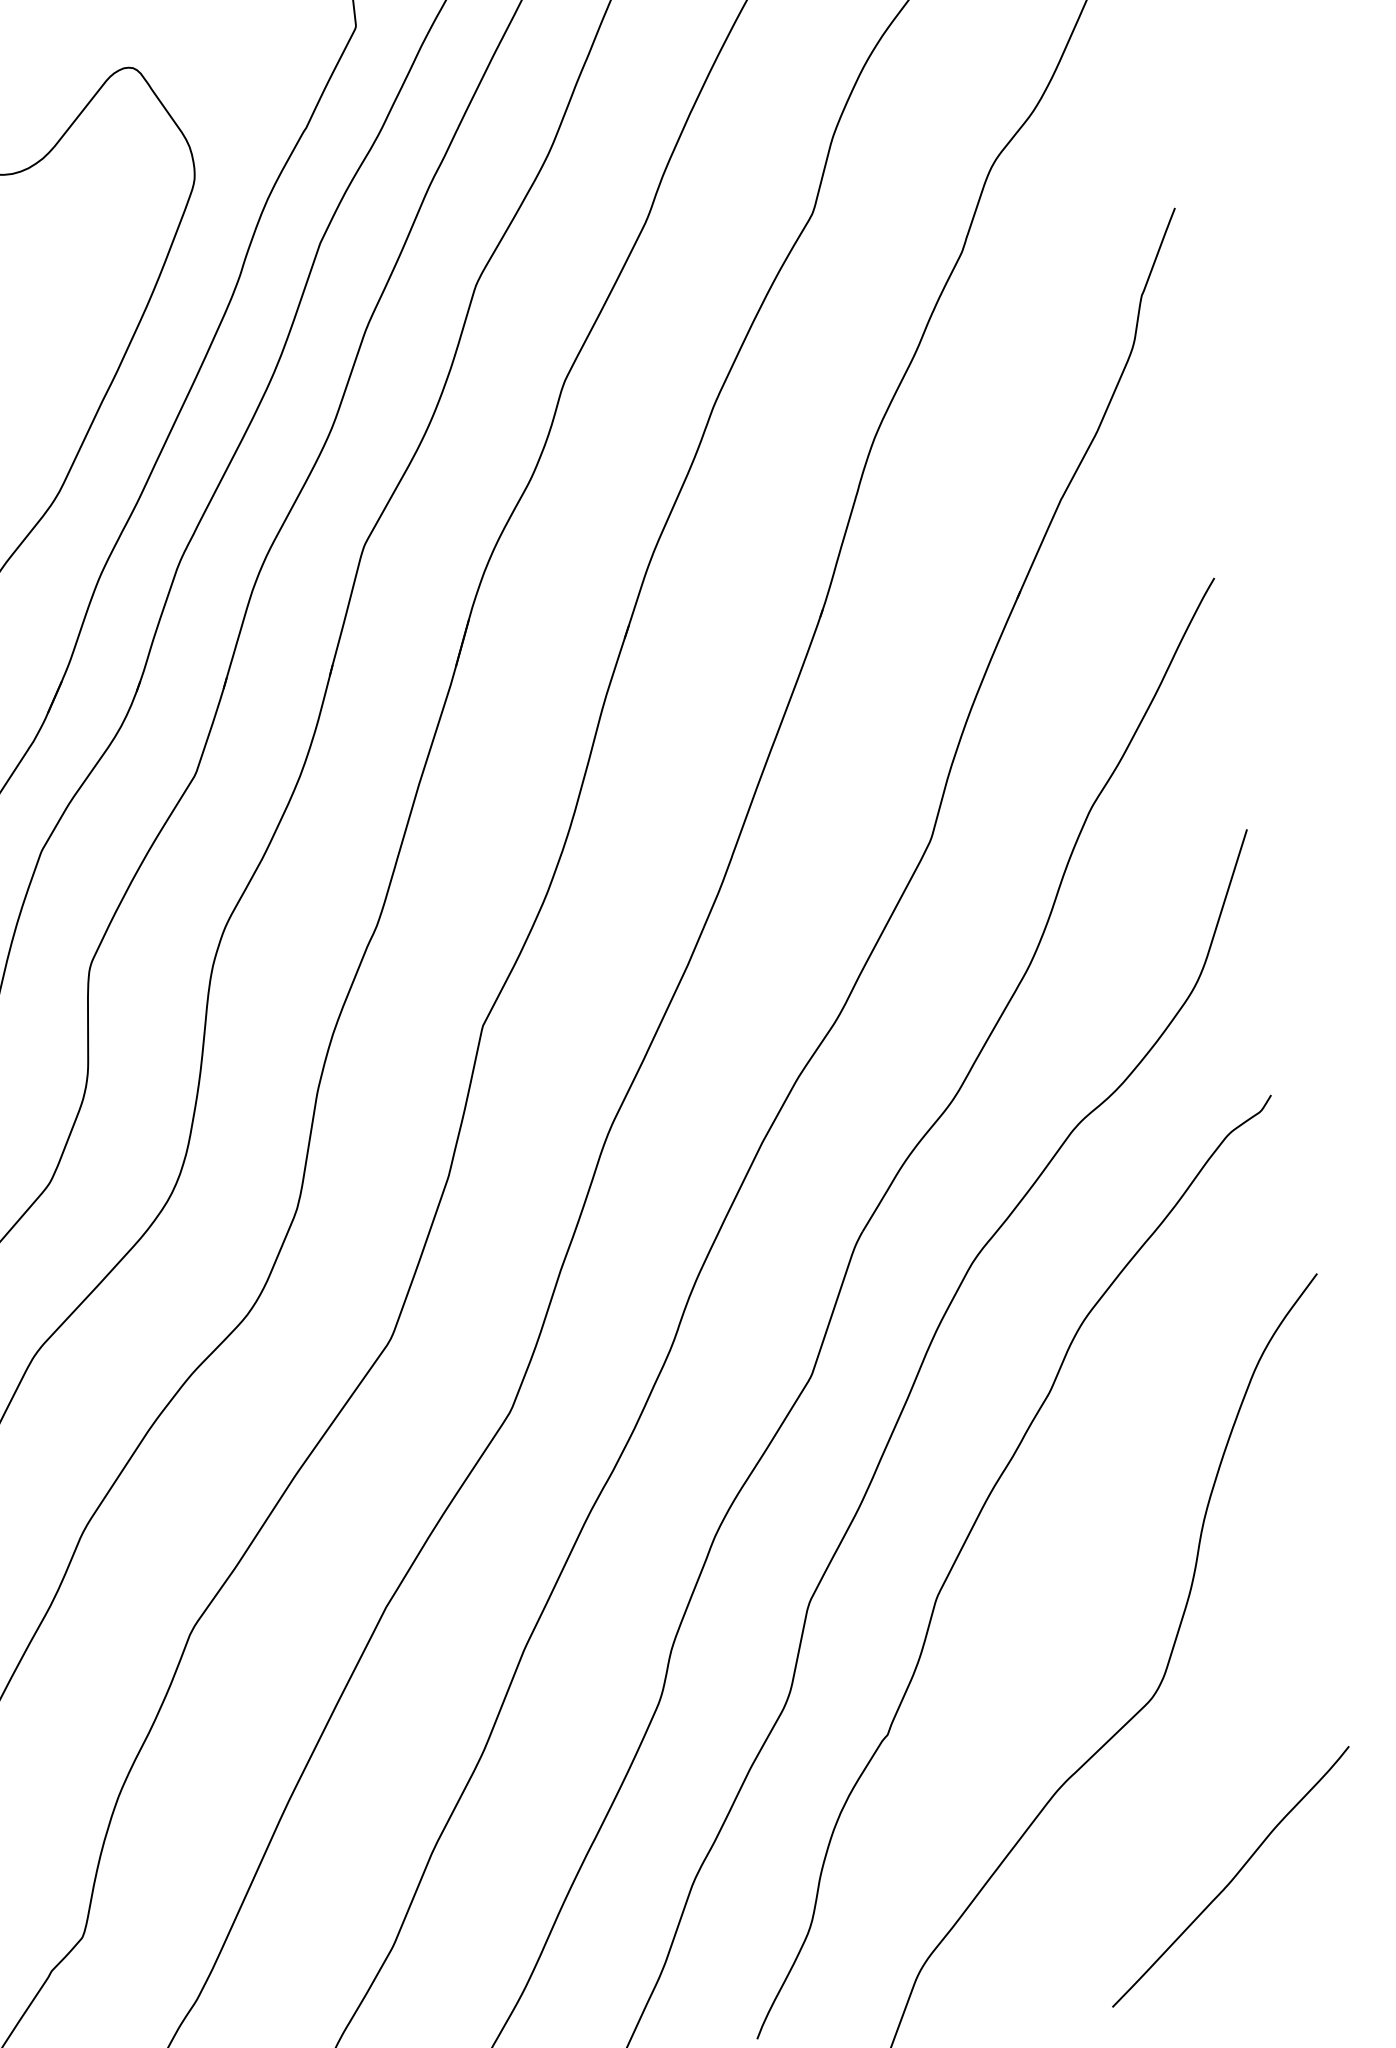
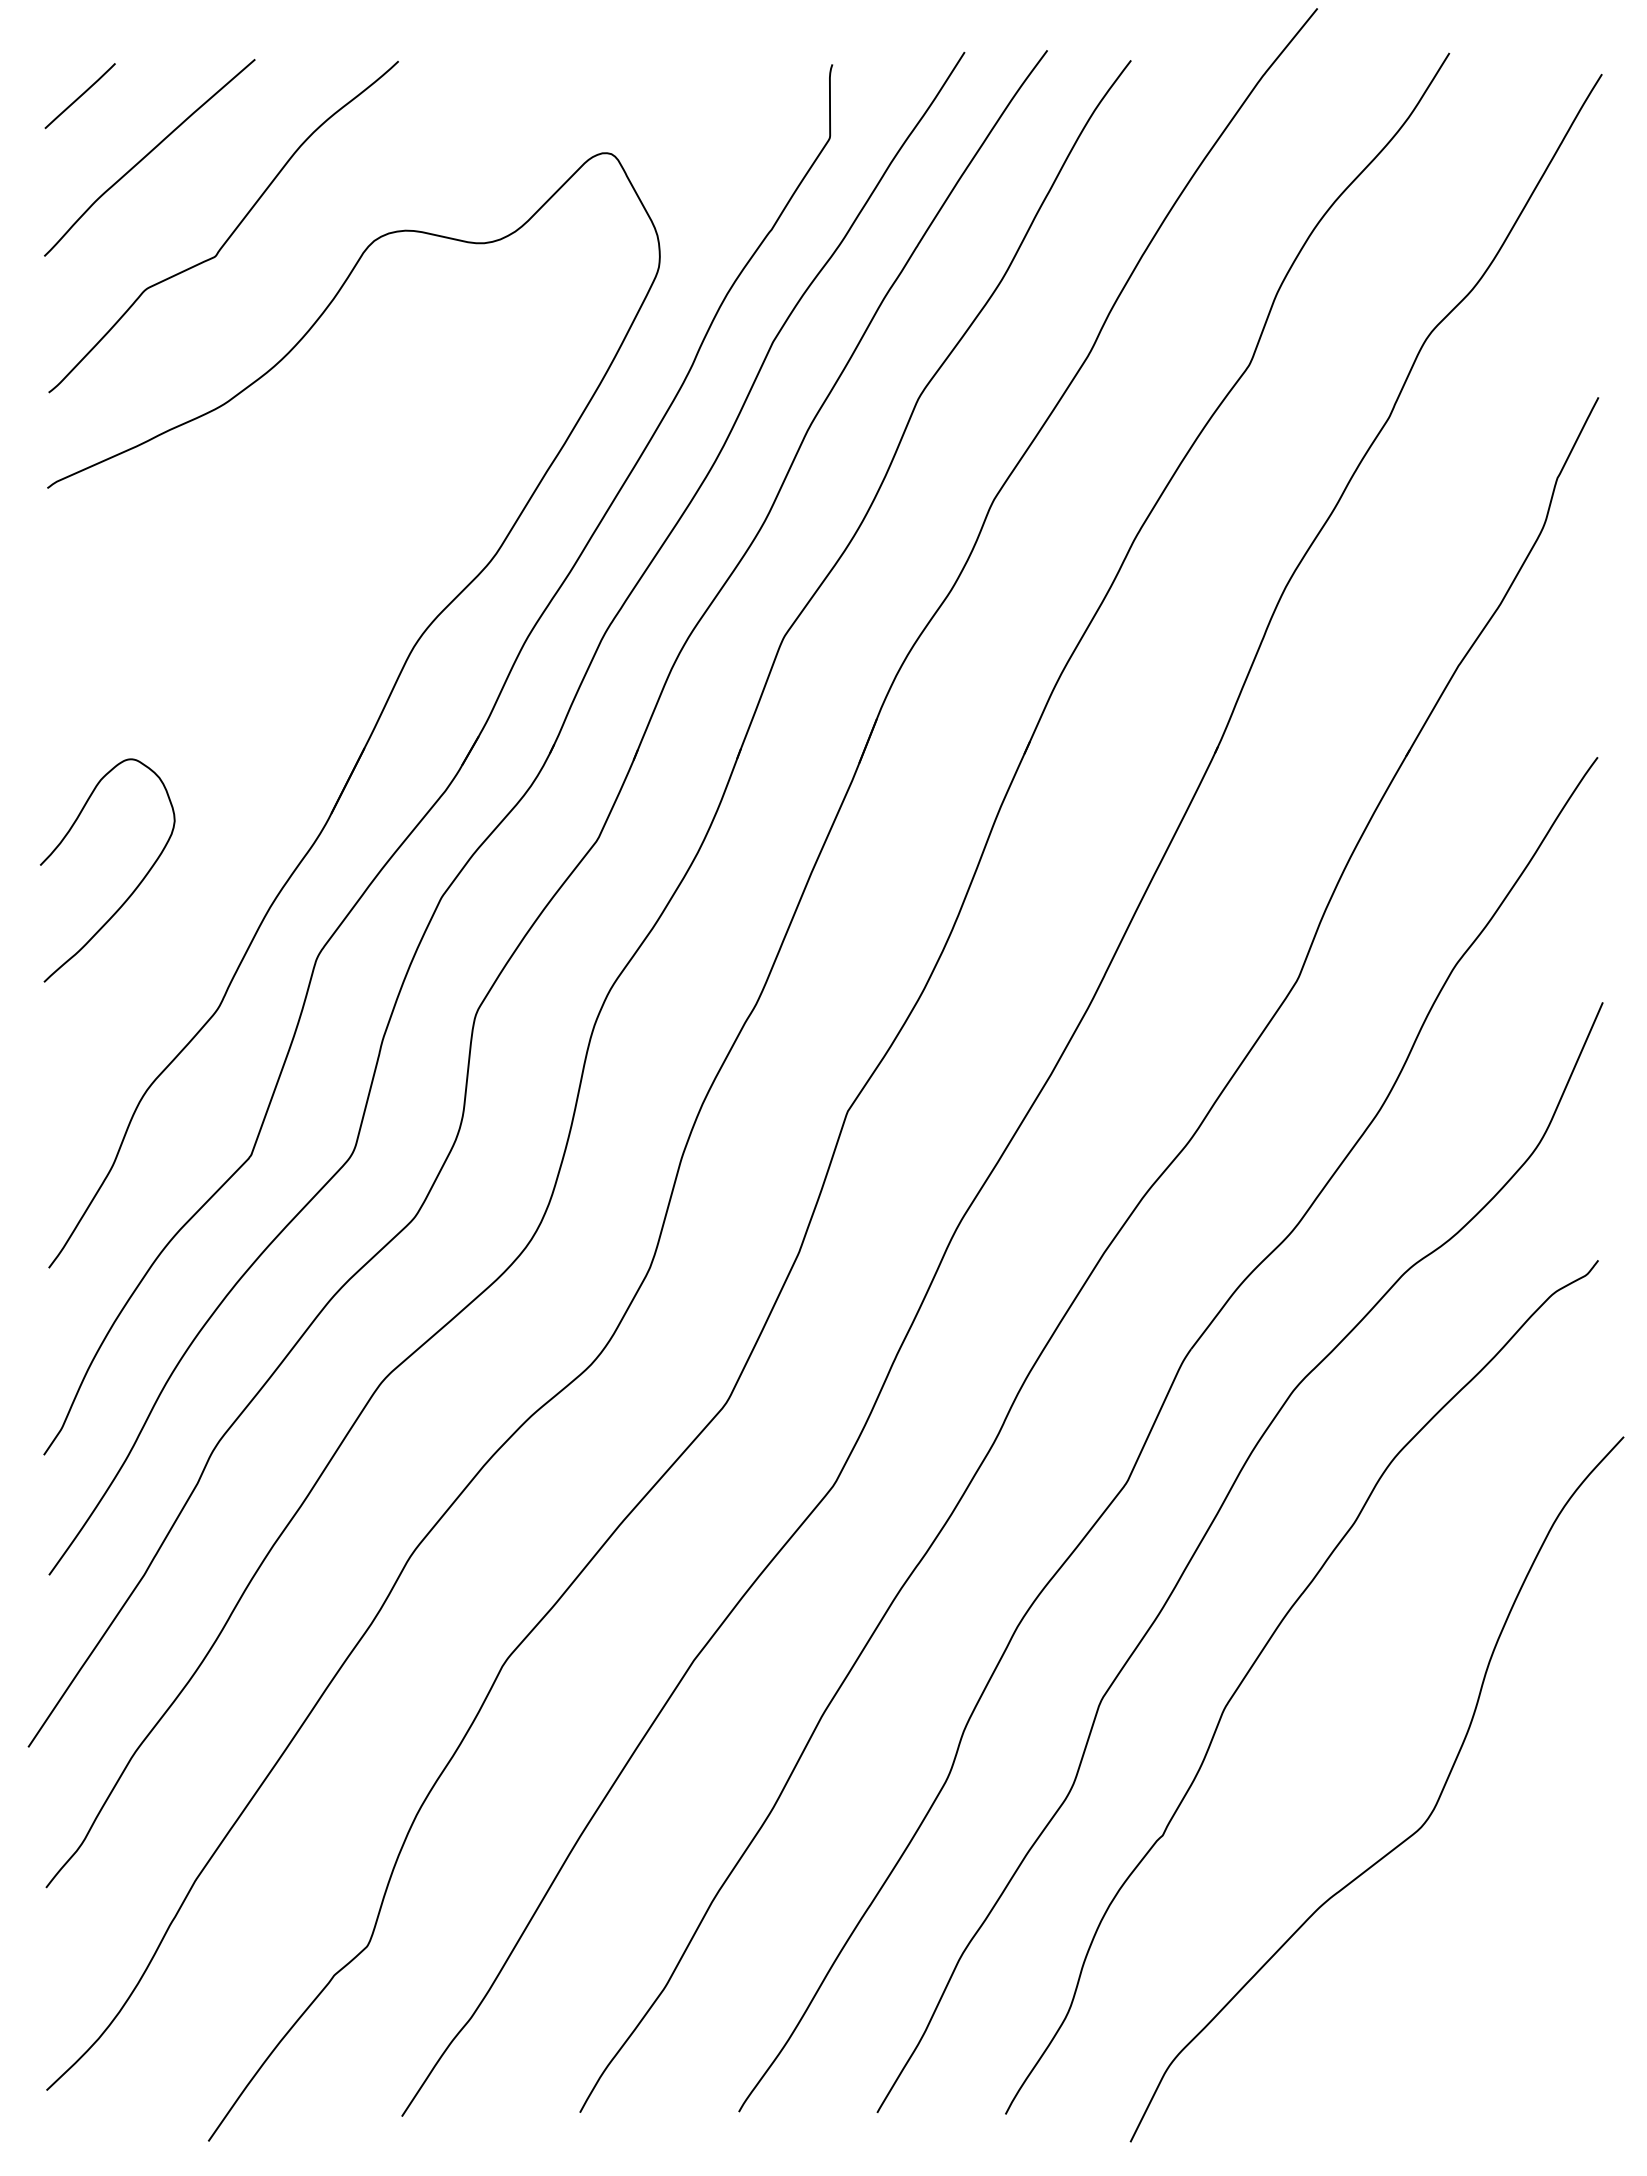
curve: (1232, 1878) -> (1479, 2009), removed

